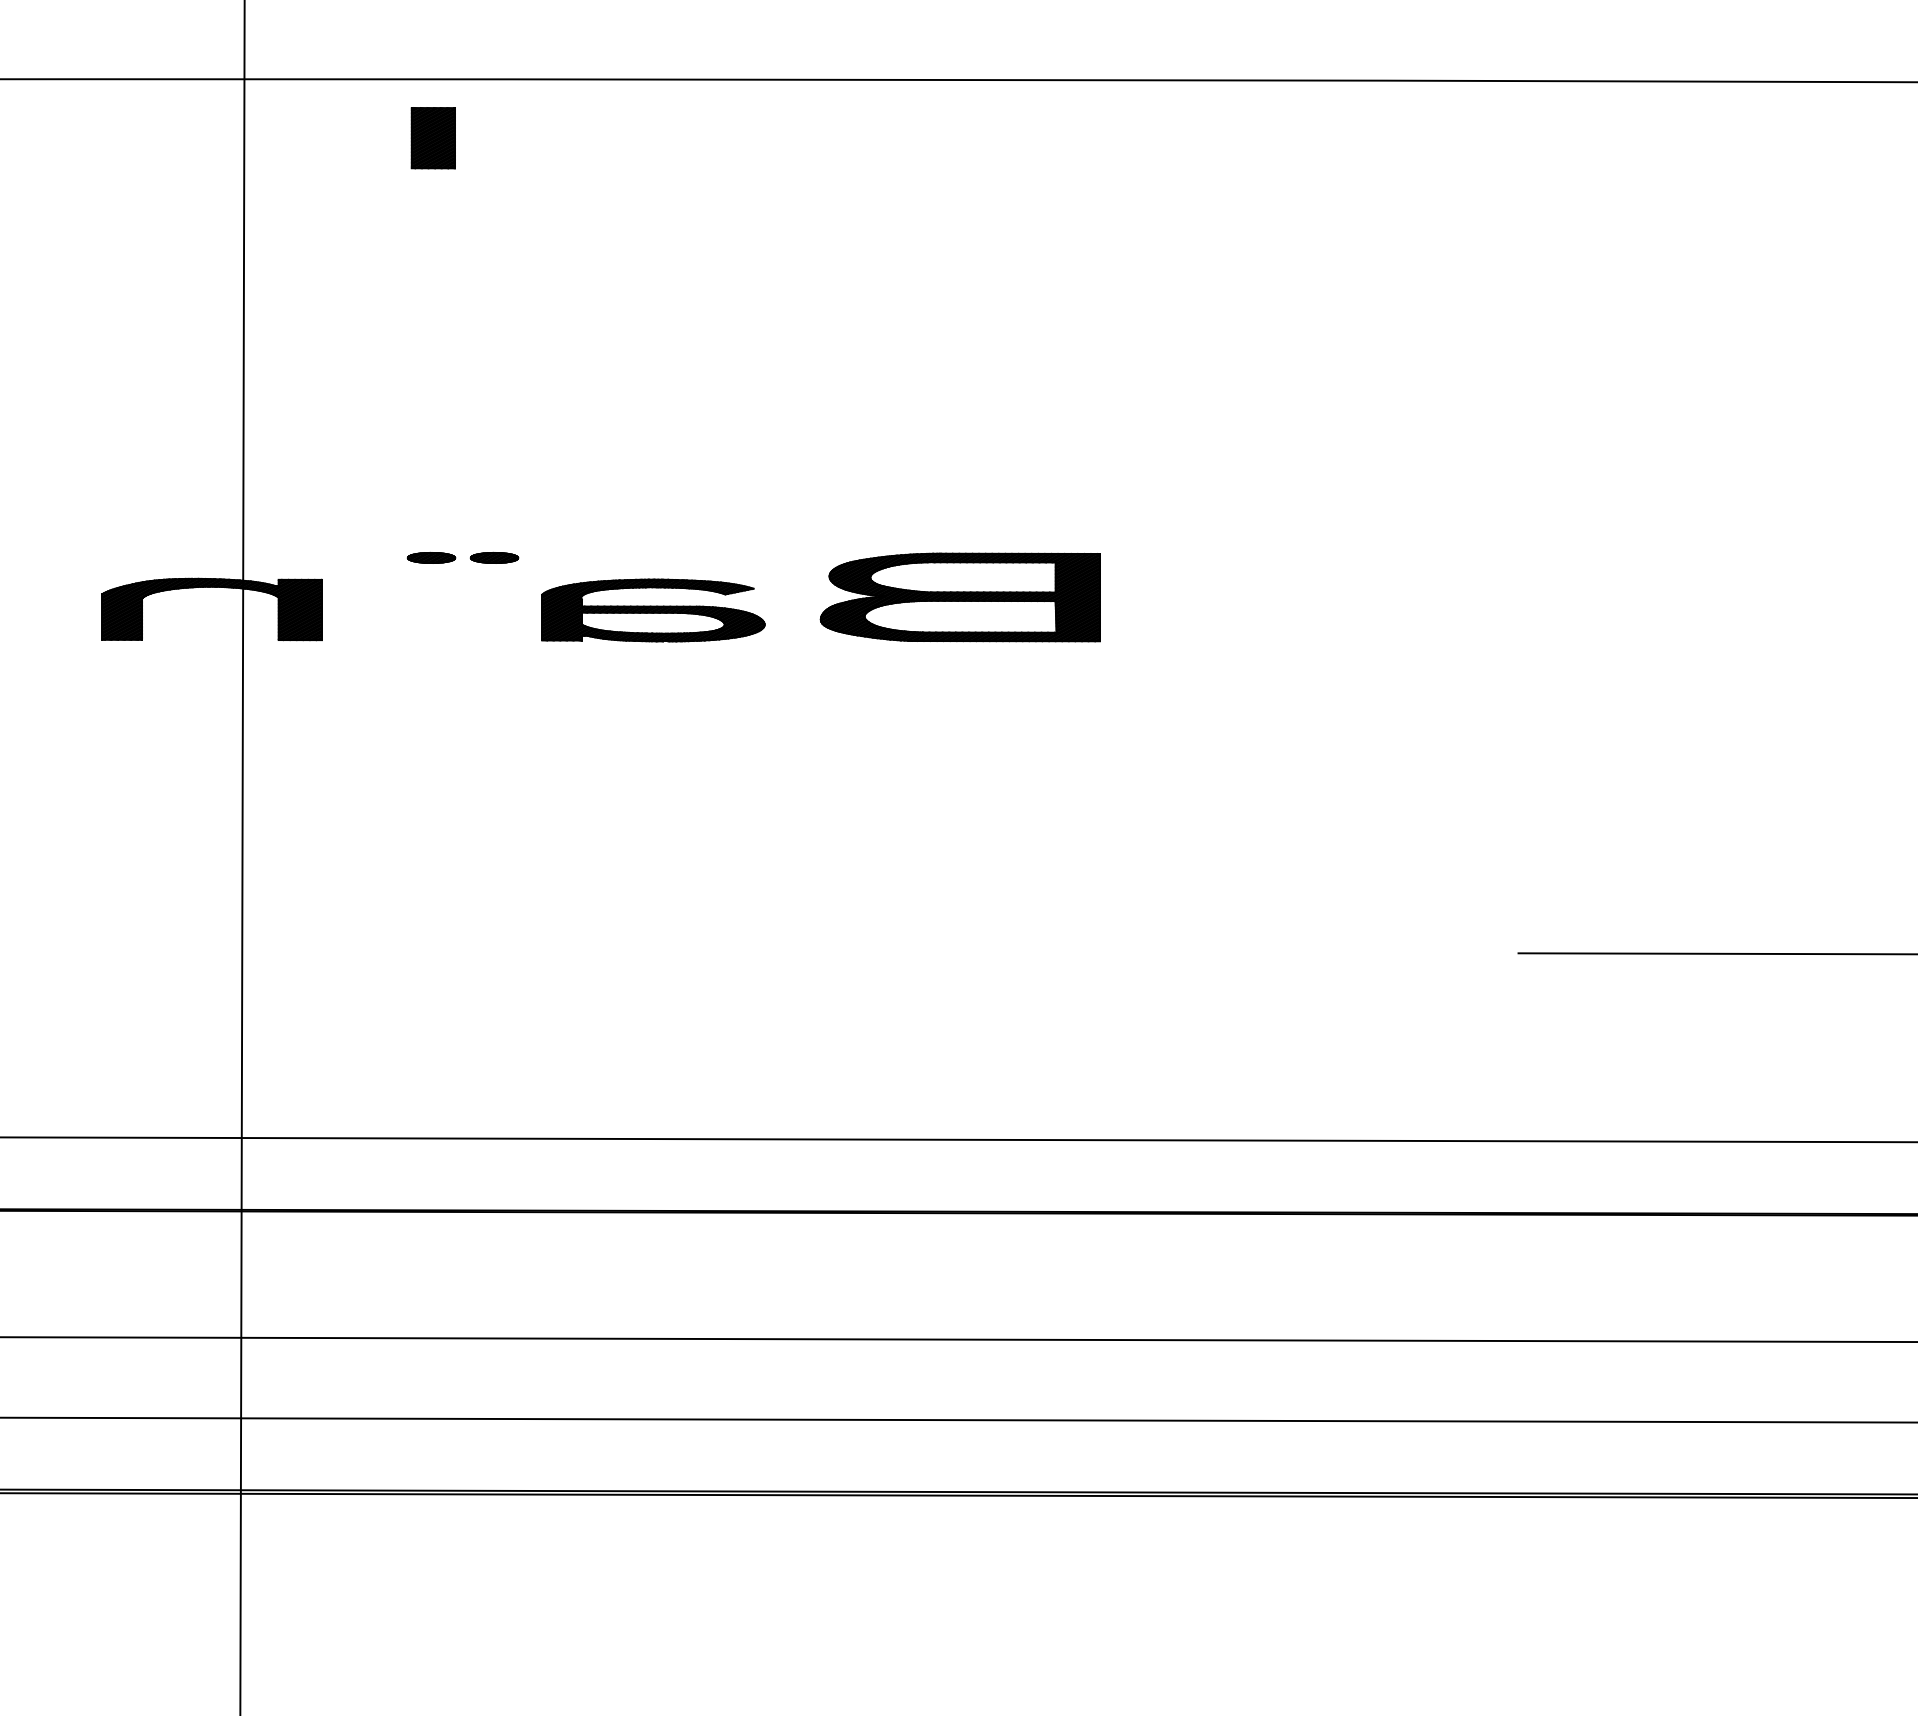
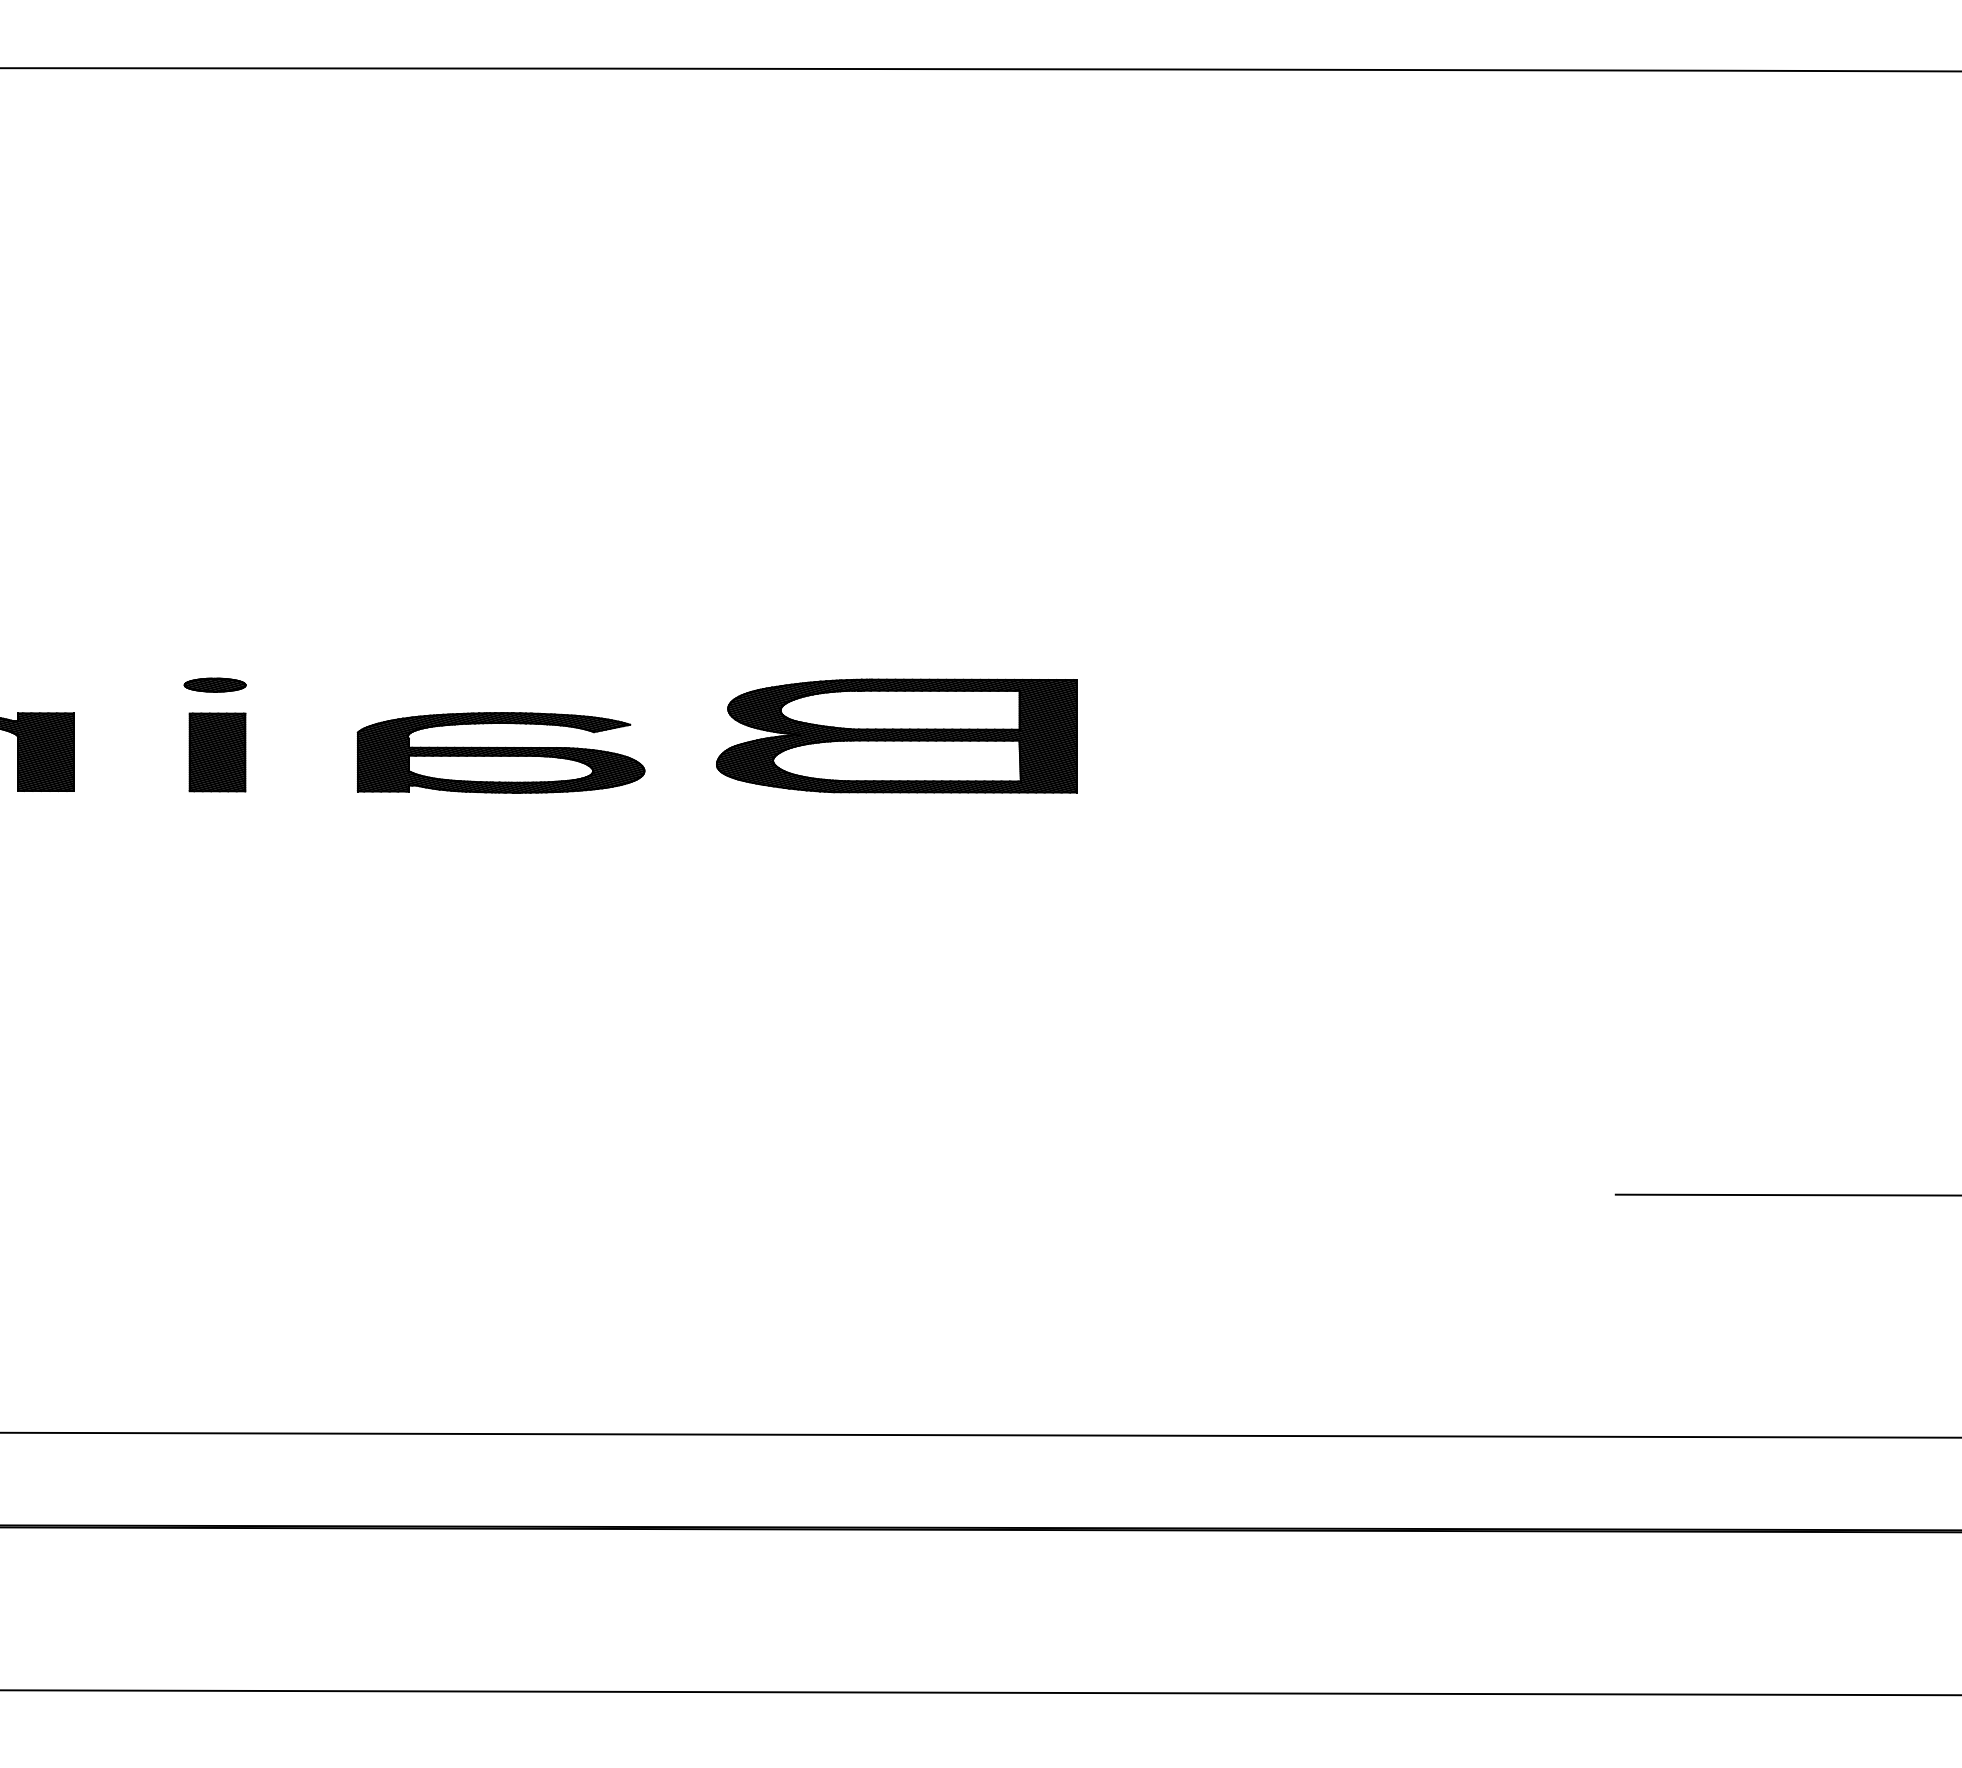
part: (432, 138) -> (216, 752), moved
part: (494, 557) -> (296, 684), removed

